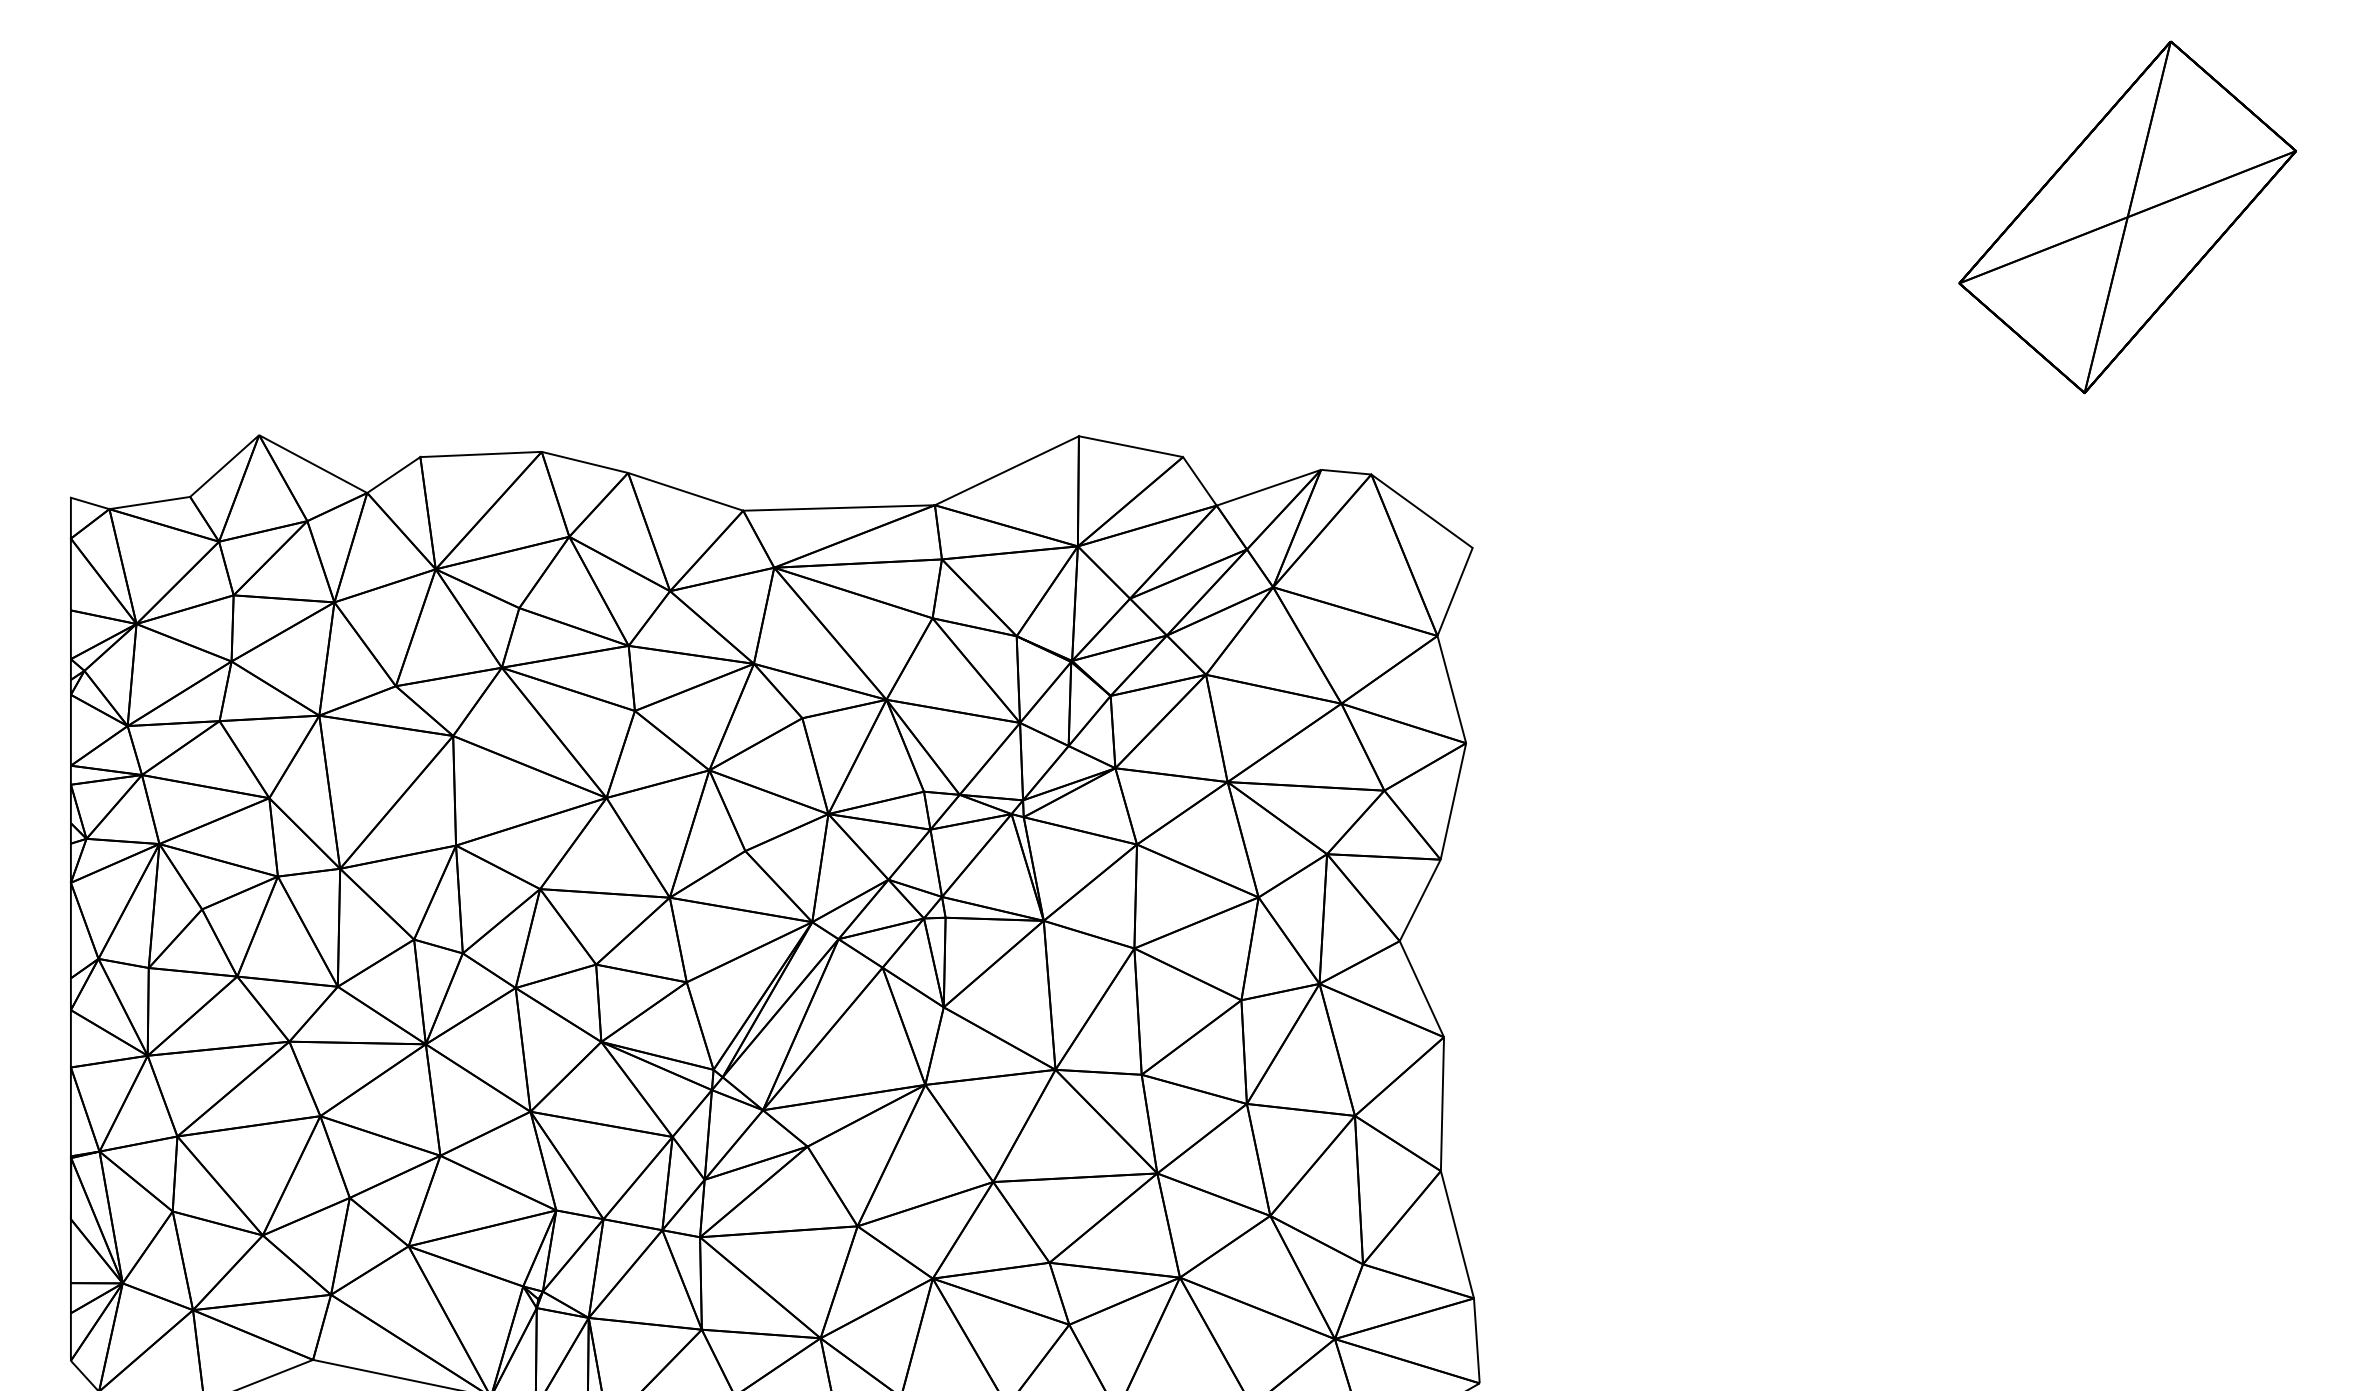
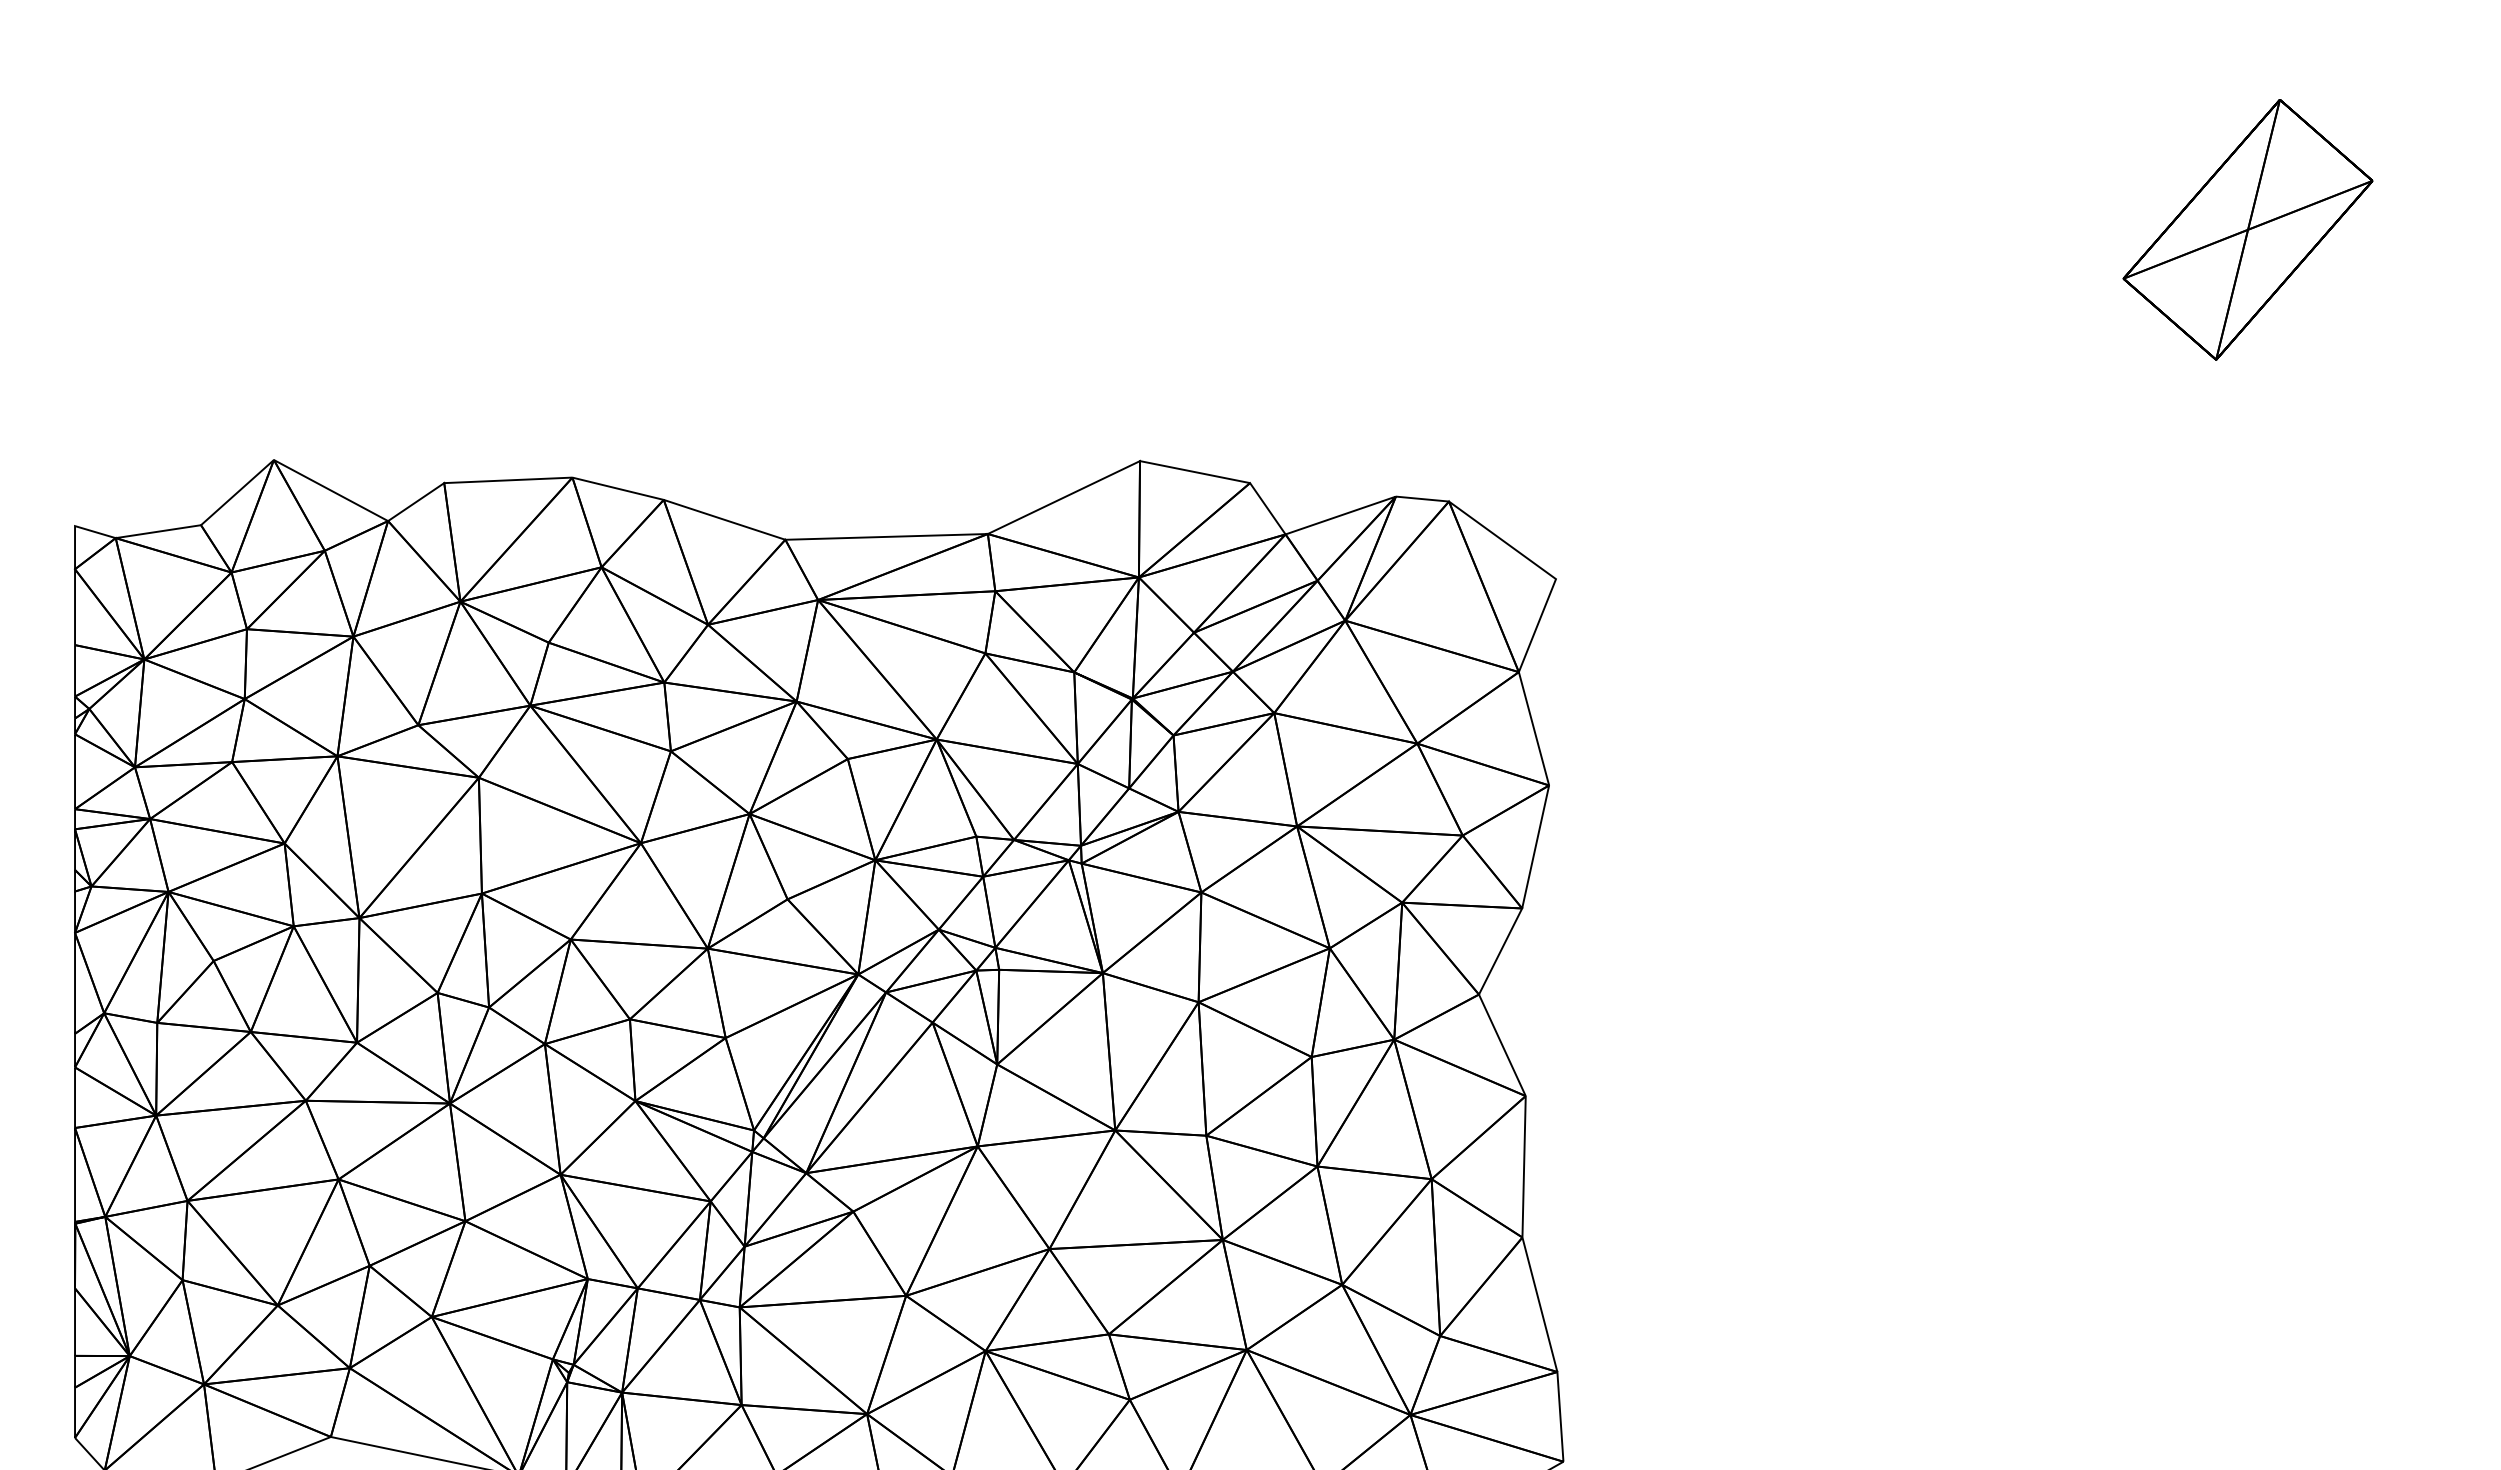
part: (2127, 217) -> (2247, 229), size x0.7

